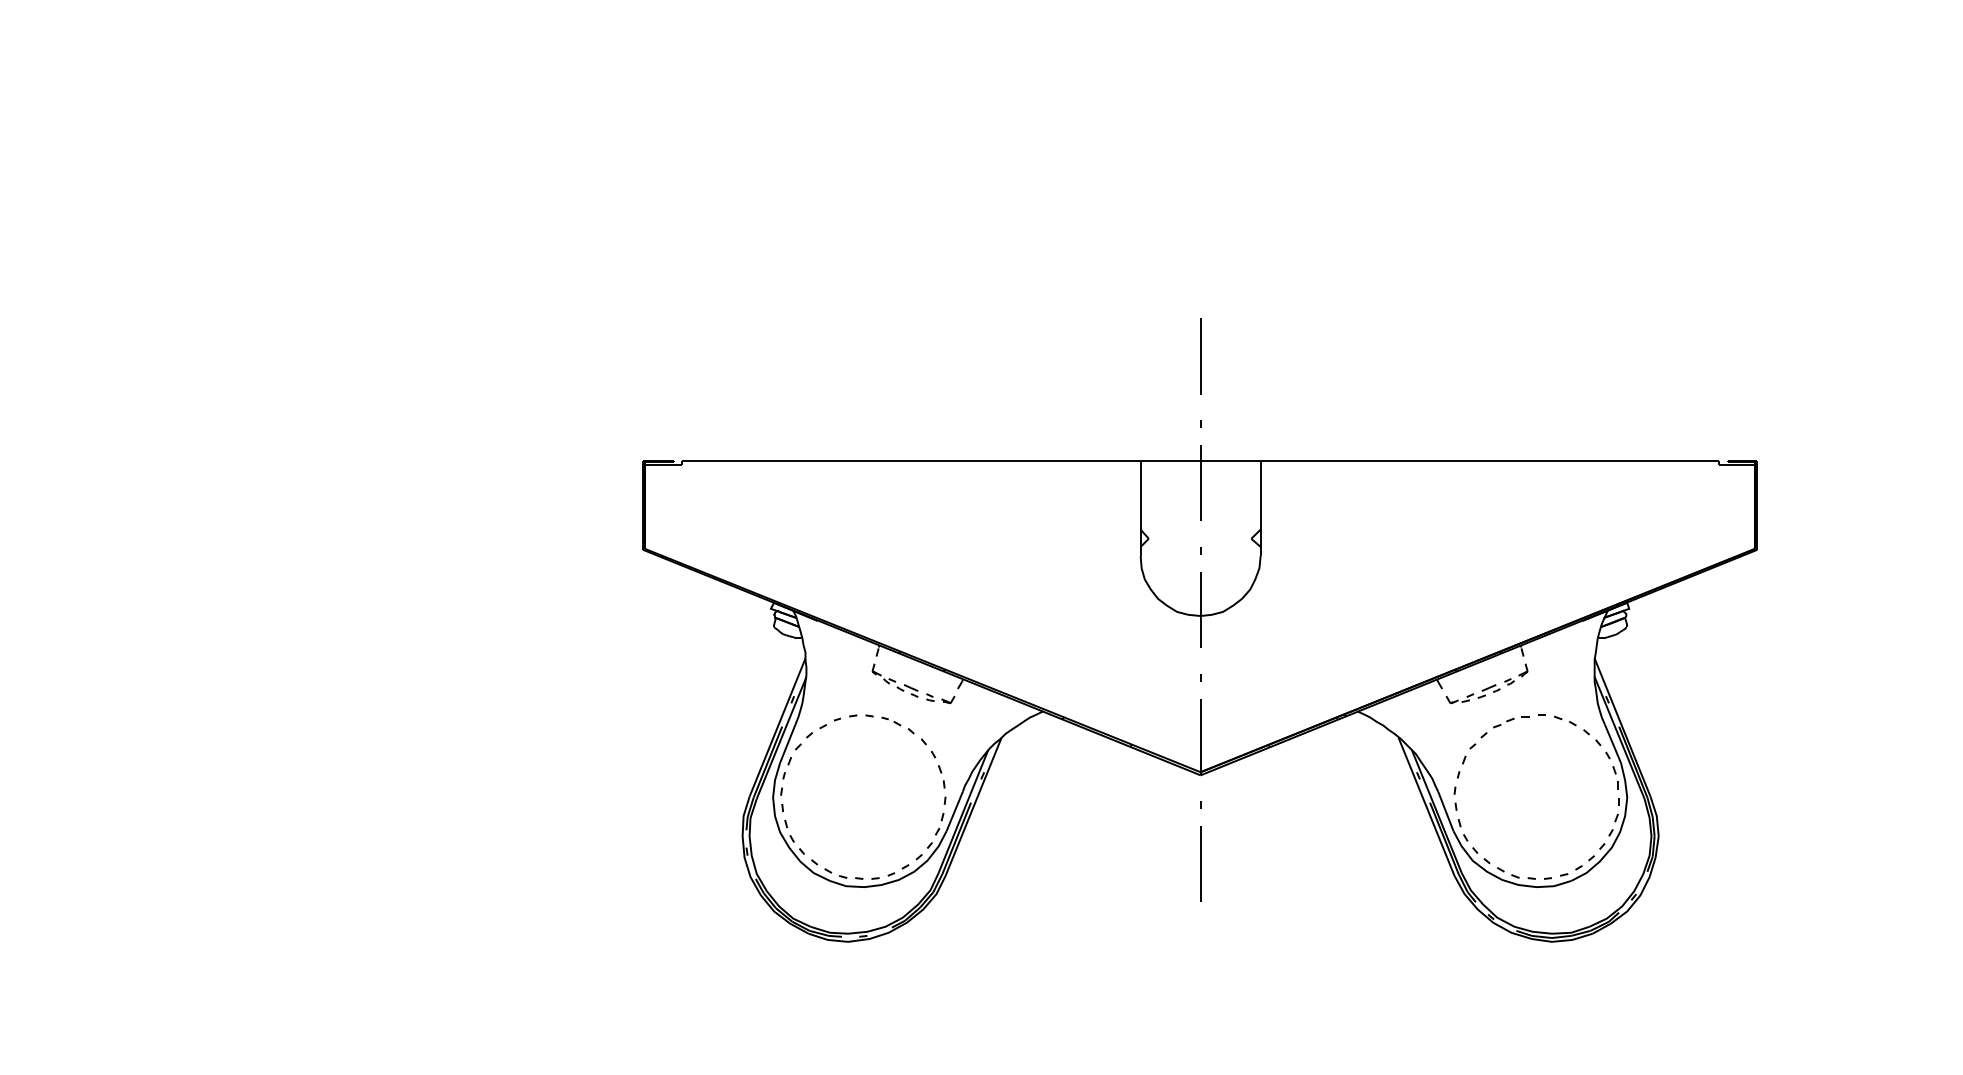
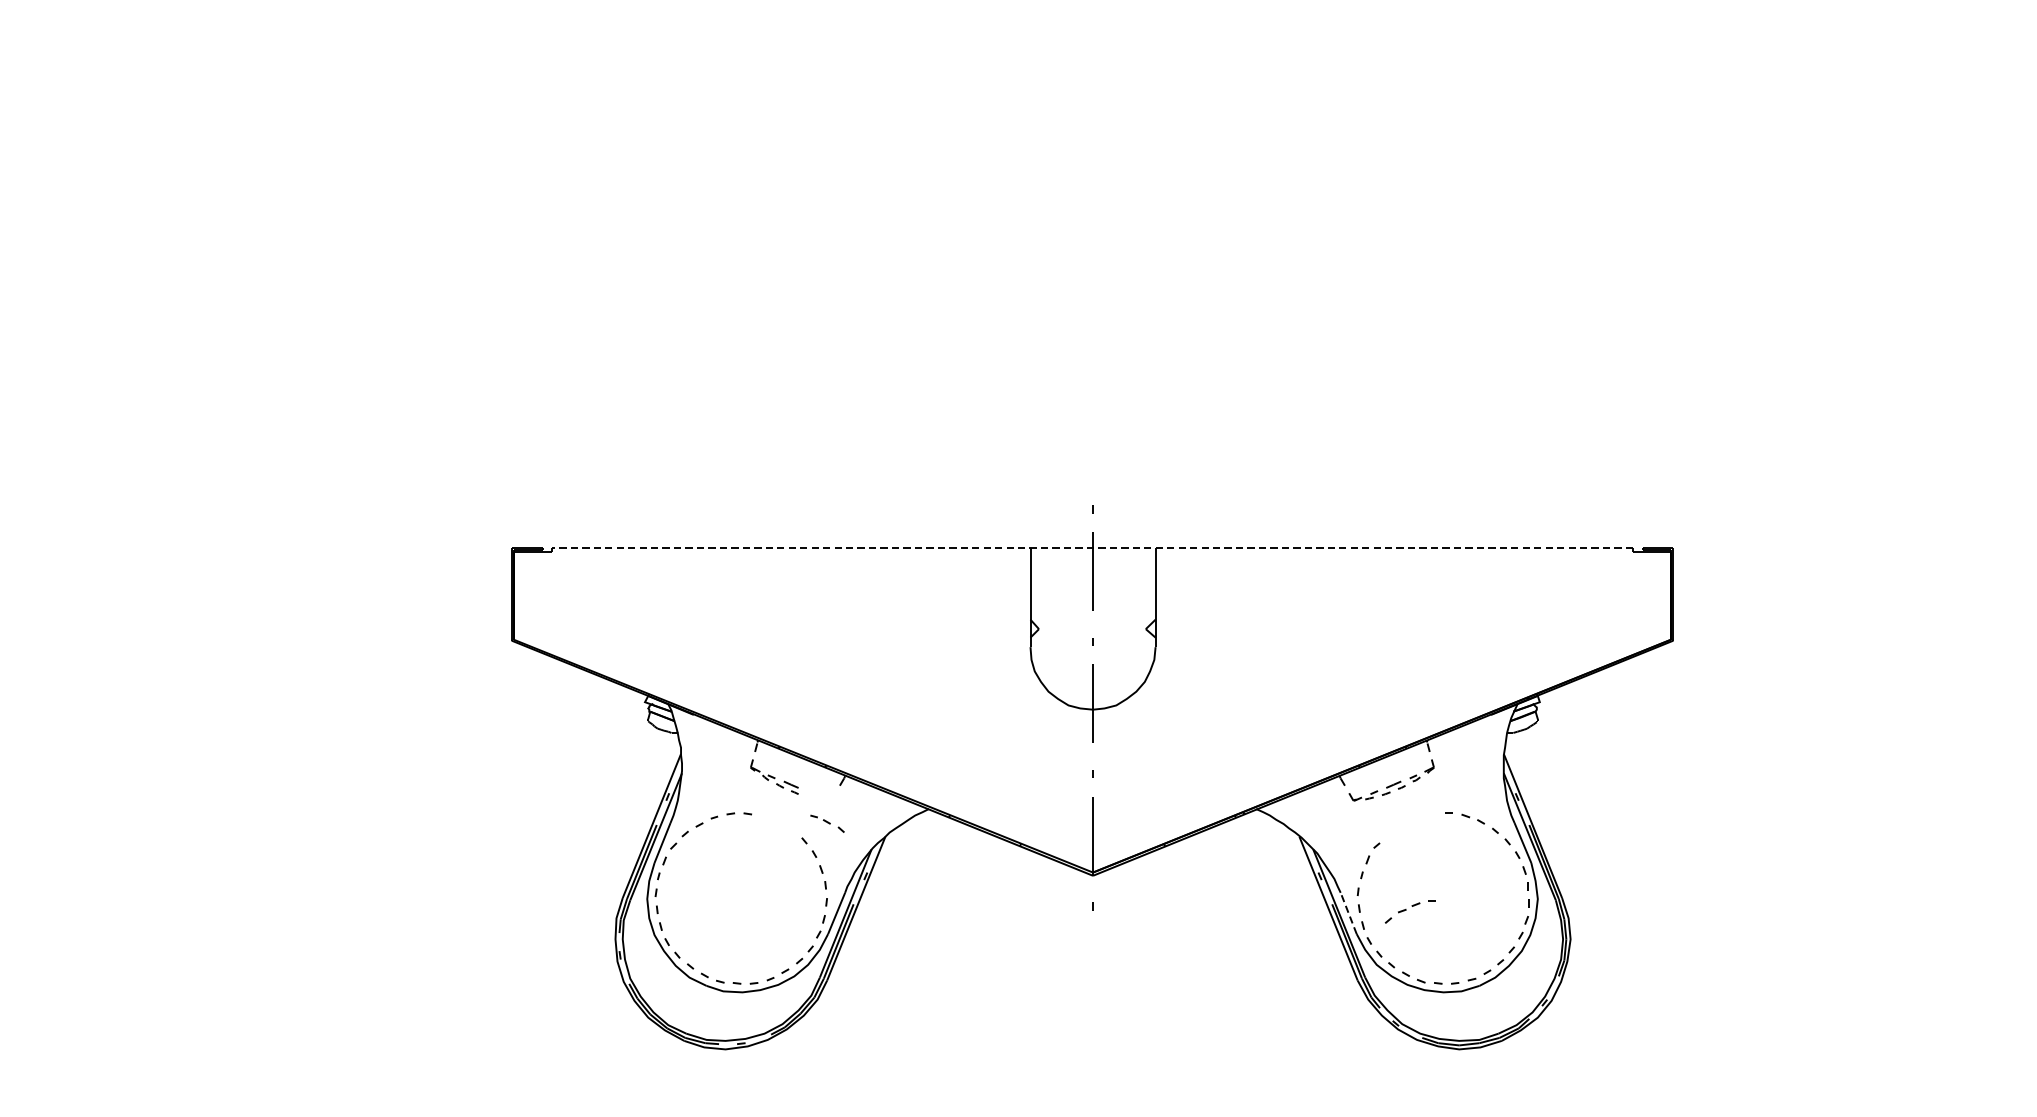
line: (1200, 356) -> (1092, 439), removed
line: (1200, 460) -> (1092, 547), solid -> dashed
part: (940, 698) -> (821, 795), removed
part: (897, 725) -> (827, 823), moved
part: (1504, 727) -> (1409, 912), moved
line: (1445, 811) -> (1348, 913), solid -> dashed
line: (1200, 863) -> (1092, 967), removed

